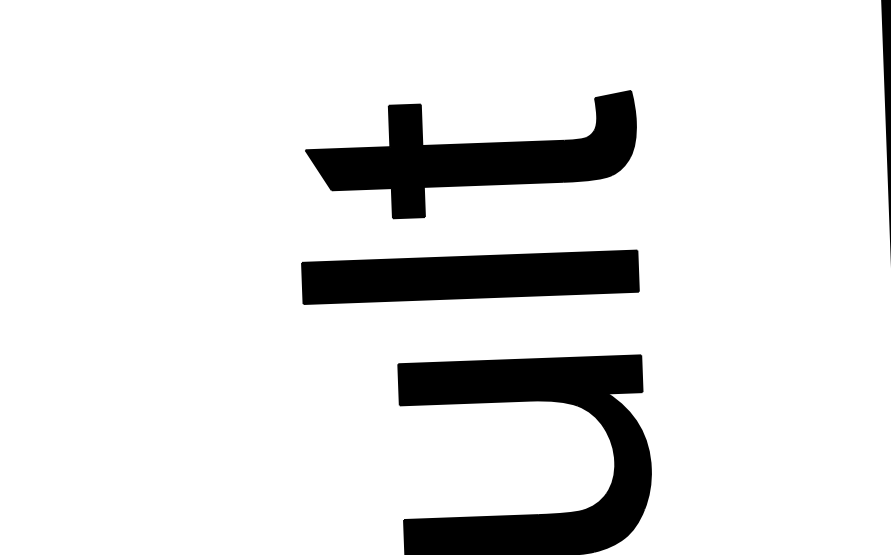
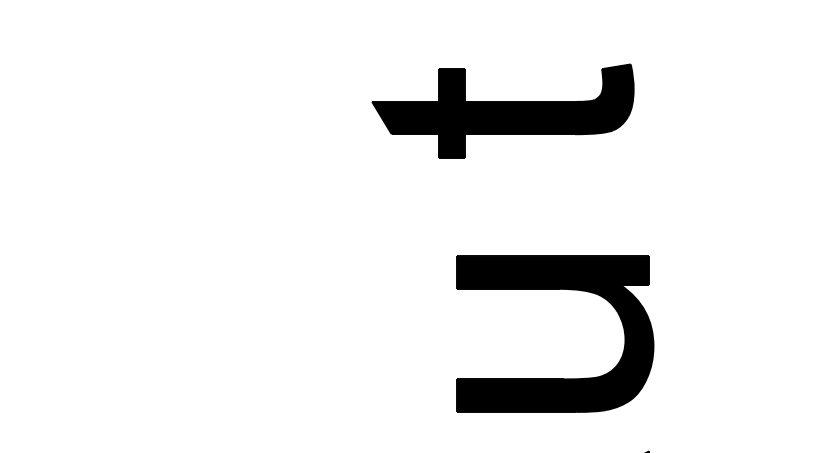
part: (470, 155) -> (502, 110), moved
part: (470, 276) -> (516, 189), removed

